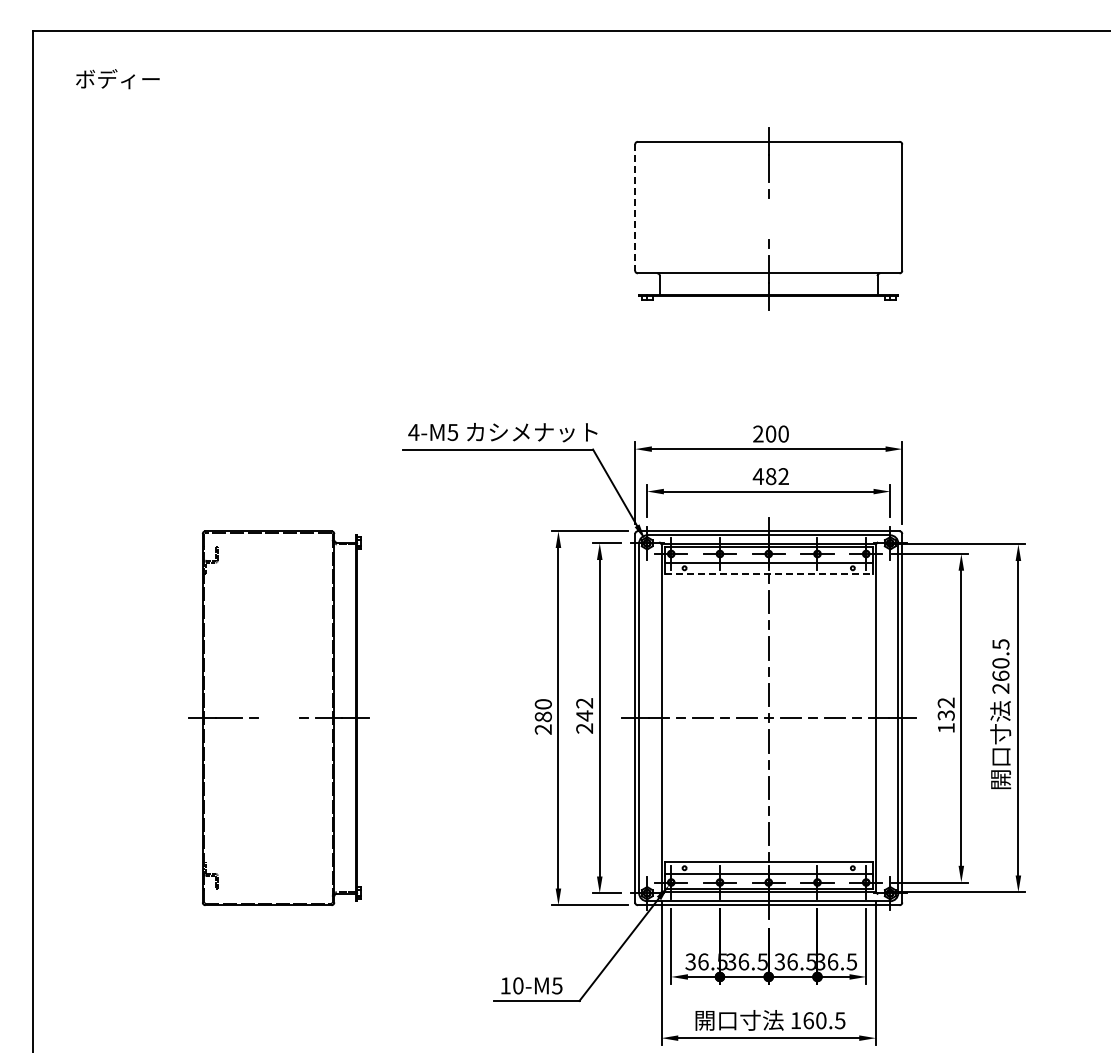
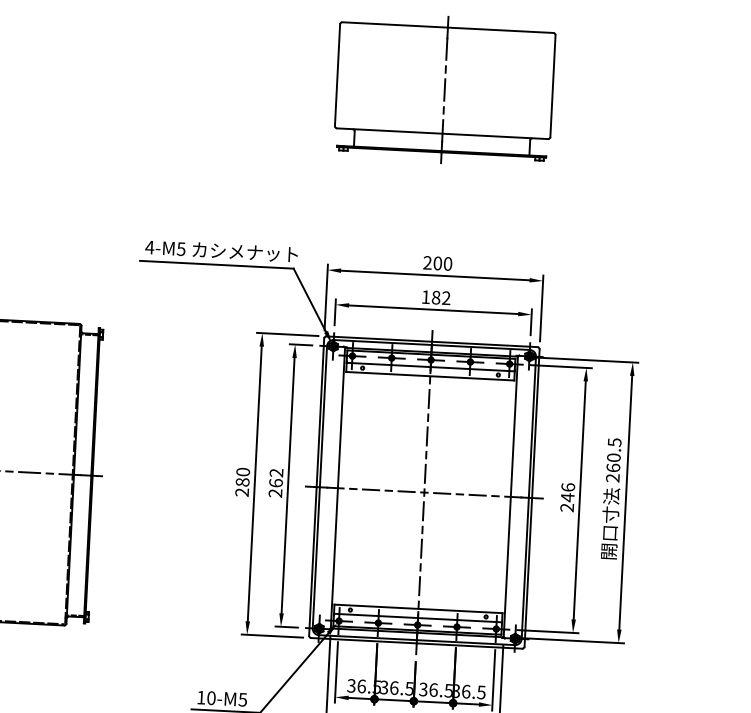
line: (635, 208) -> (337, 75), dashed -> solid
line: (768, 218) -> (444, 89), added
text: (758, 476) -> (426, 297), 482 -> 182
line: (769, 574) -> (430, 376), dashed -> solid
text: (584, 715) -> (275, 482), 242 -> 262
text: (945, 715) -> (567, 497), 132 -> 246
line: (279, 718) -> (29, 472), added

